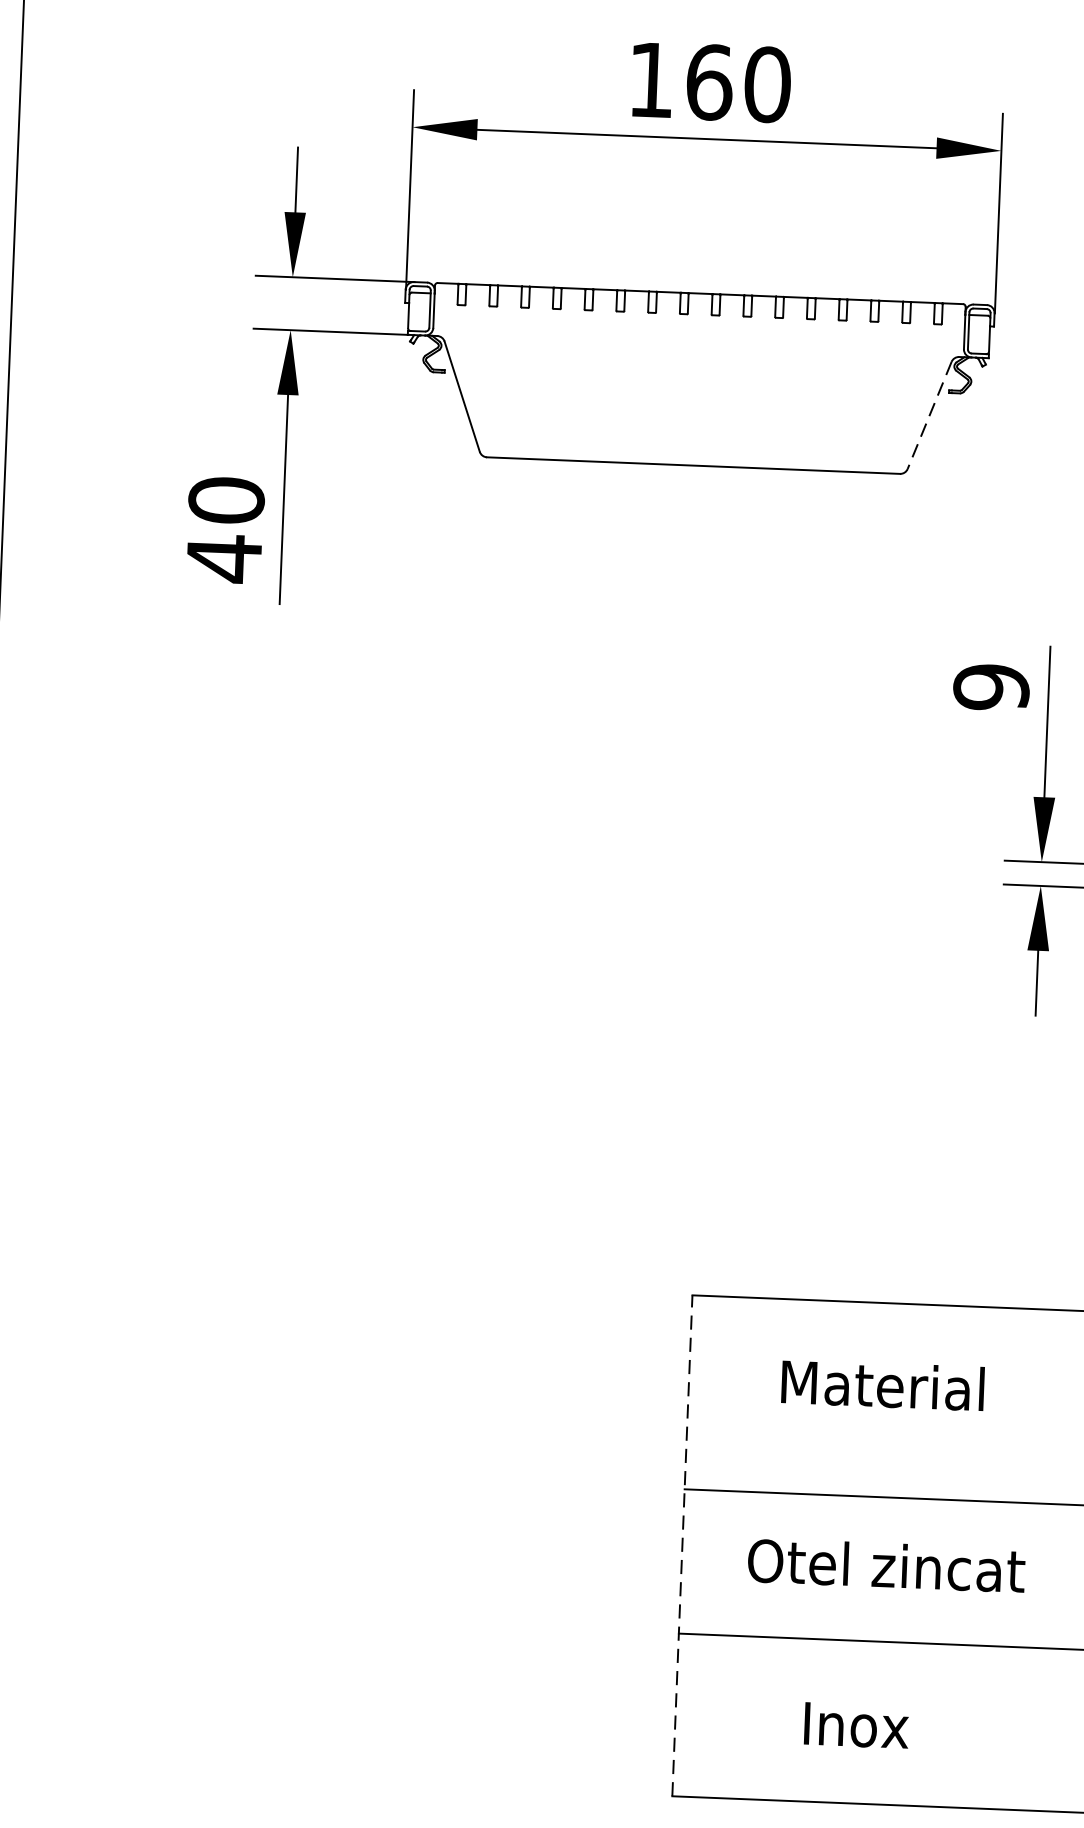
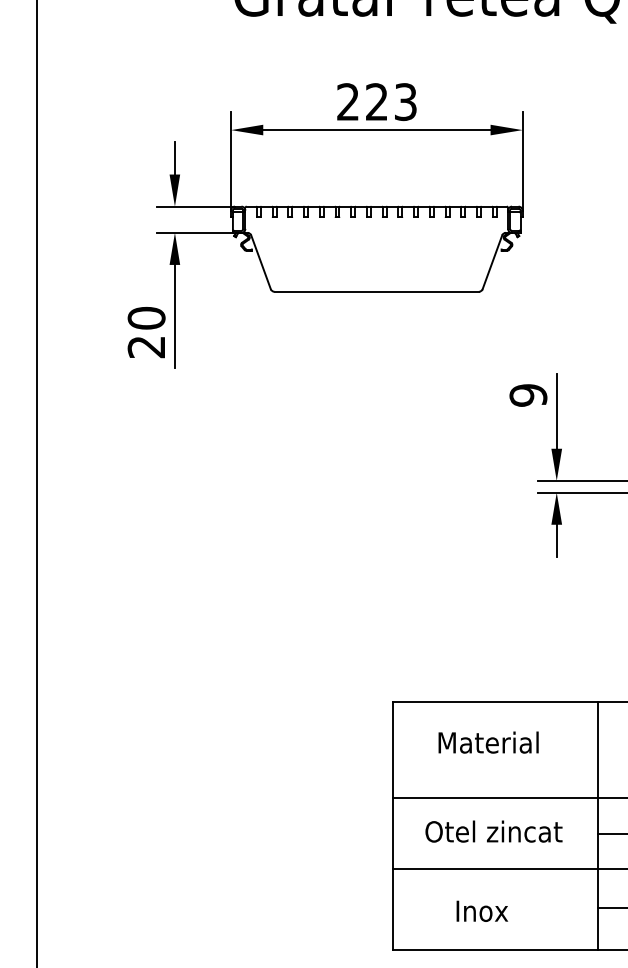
text: (710, 83) -> (377, 102), 160 -> 223
line: (929, 415) -> (492, 262), dashed -> solid
text: (221, 559) -> (145, 347), 40 -> 20
line: (682, 1544) -> (392, 825), dashed -> solid

